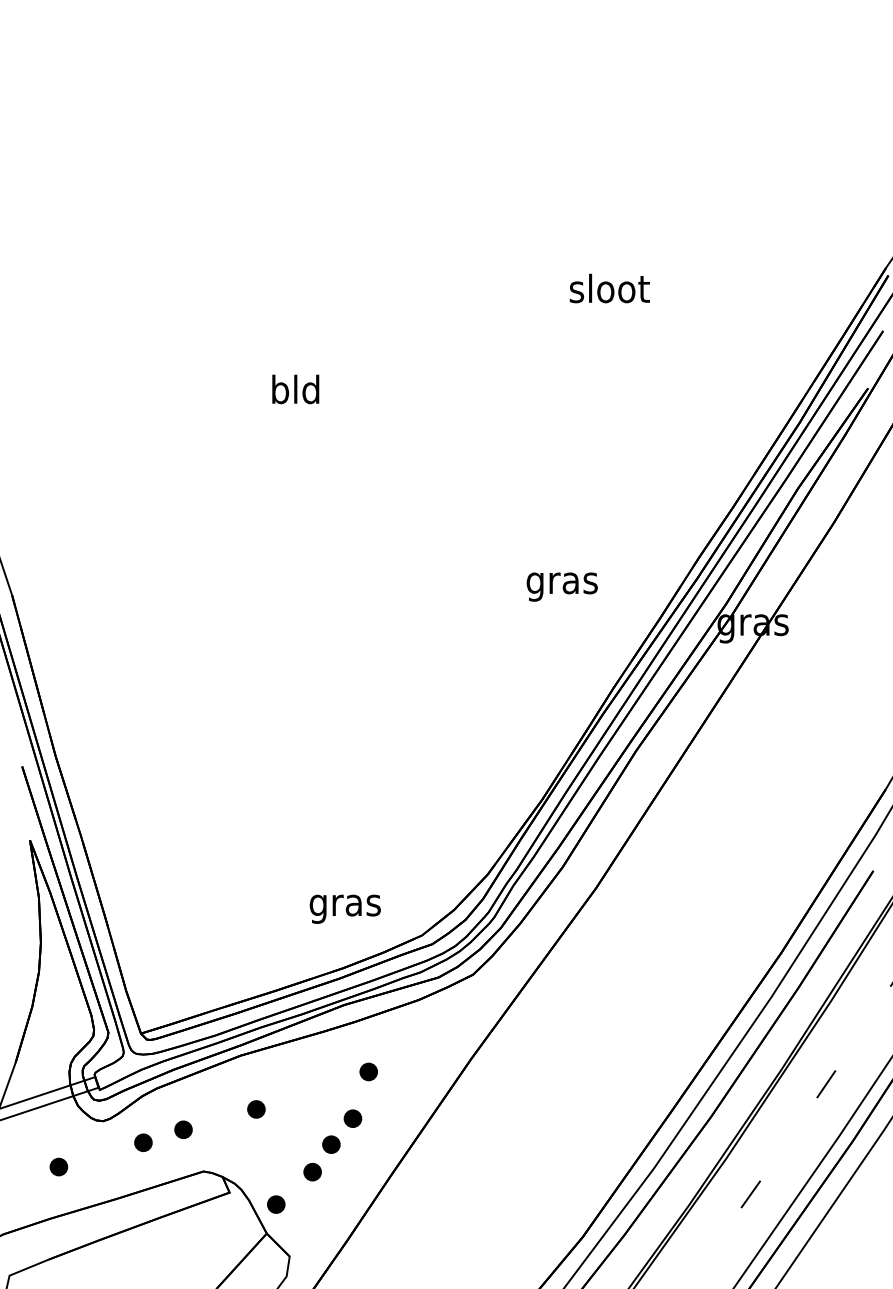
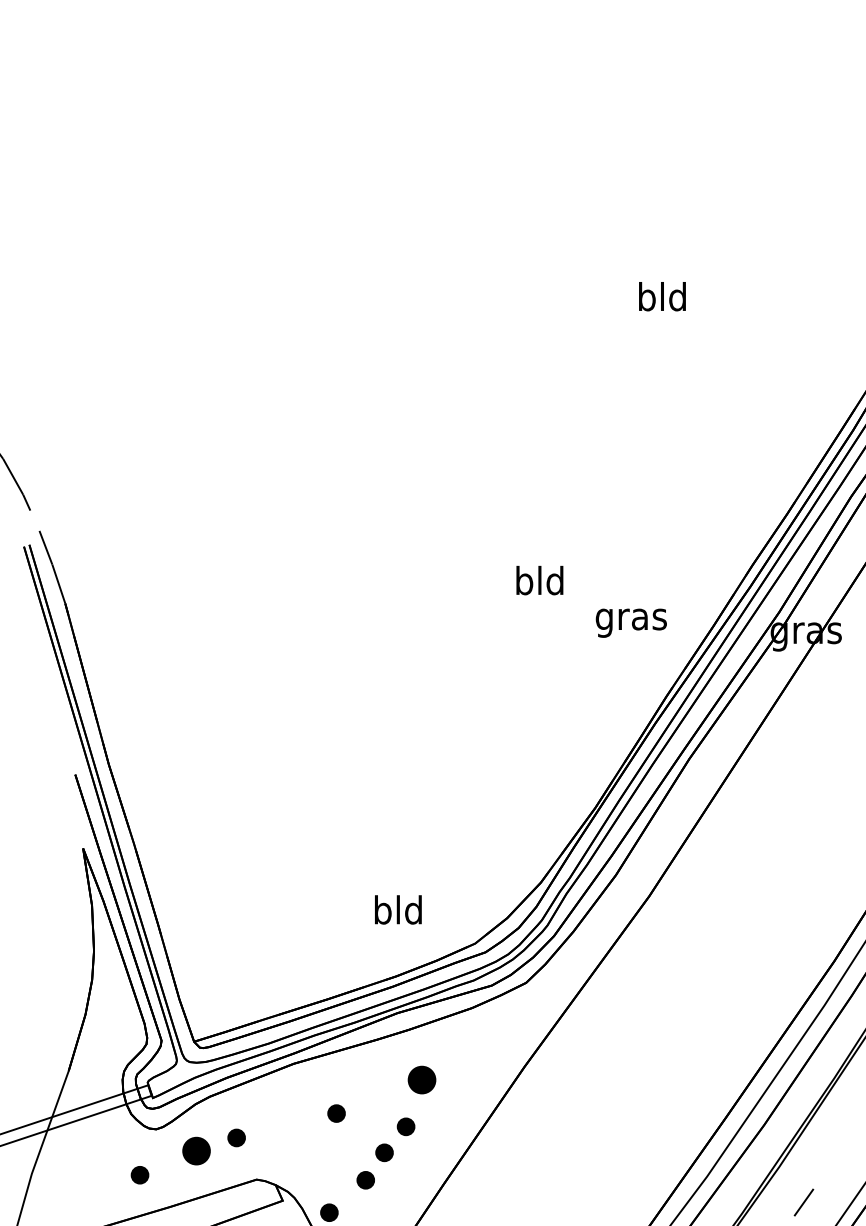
text: (609, 288) -> (662, 296), sloot -> bld
text: (295, 389) -> (539, 580), moved
text: (561, 586) -> (630, 622), moved
text: (344, 905) -> (397, 913), gras -> bld
part: (368, 1071) -> (421, 1079), size x1.6
part: (256, 1109) -> (336, 1113), moved
part: (143, 1142) -> (196, 1150), size x1.6
part: (58, 1166) -> (139, 1174), moved

